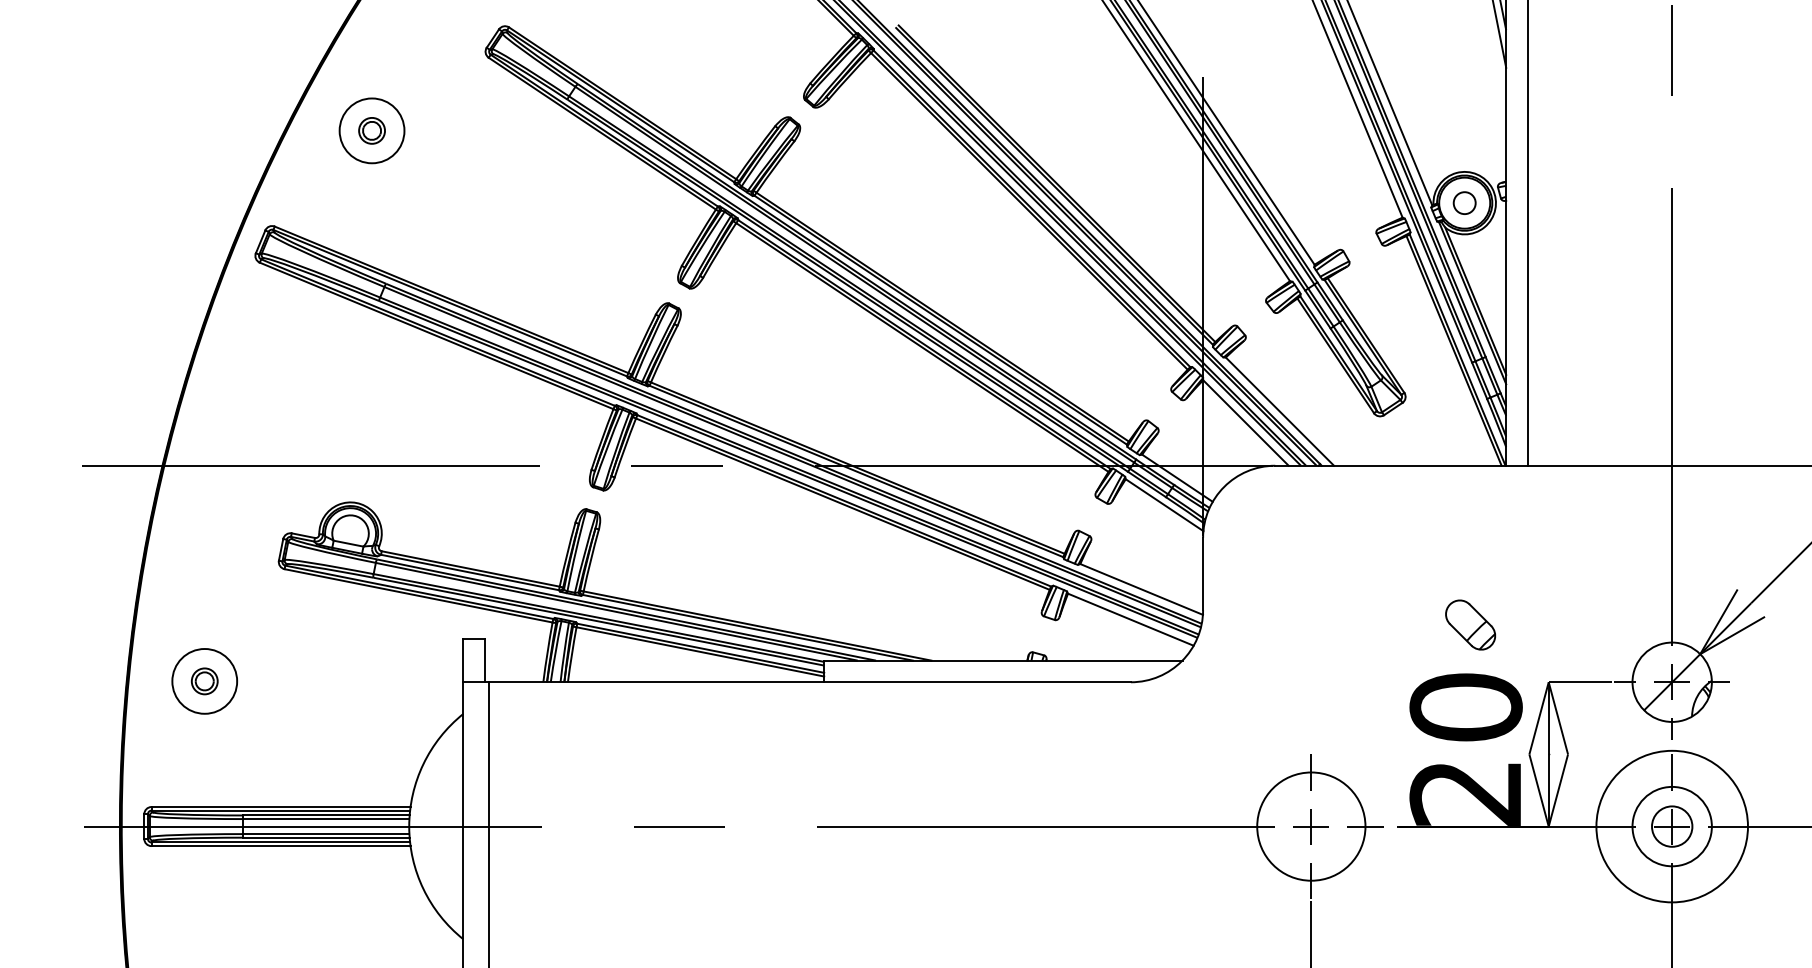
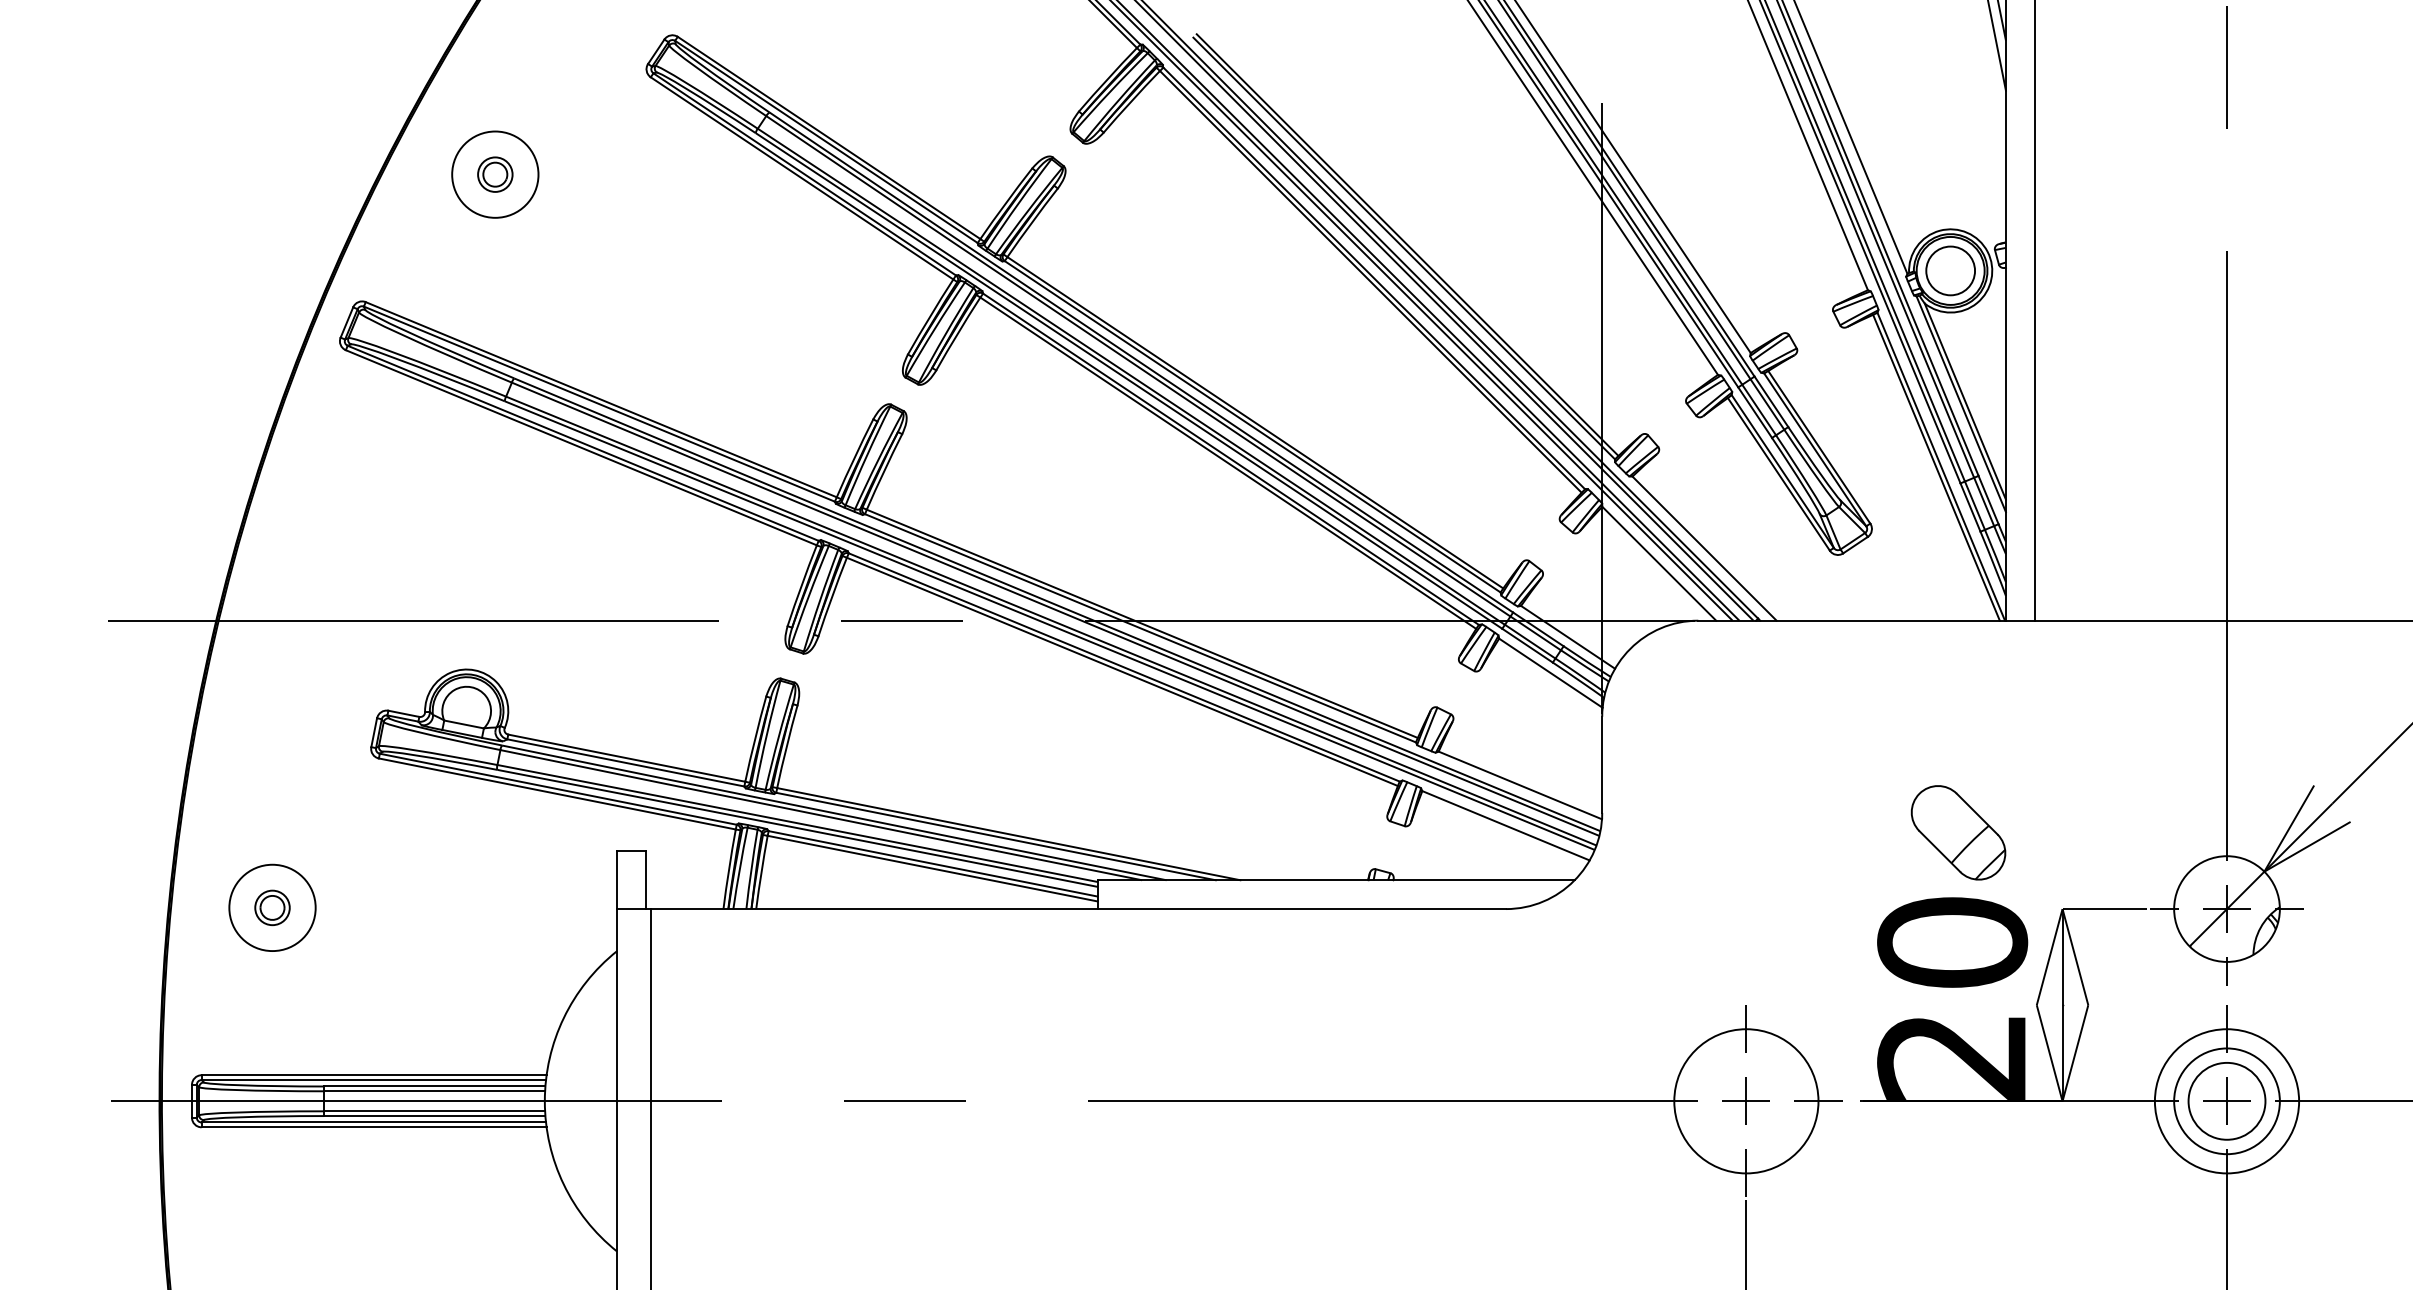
circle: (1464, 202) -> (1950, 270), size x1.67
part: (1470, 624) -> (1958, 832), size x1.43
circle: (1671, 825) -> (2226, 1100), size x1.43
circle: (1671, 826) -> (2226, 1101), size x0.71

